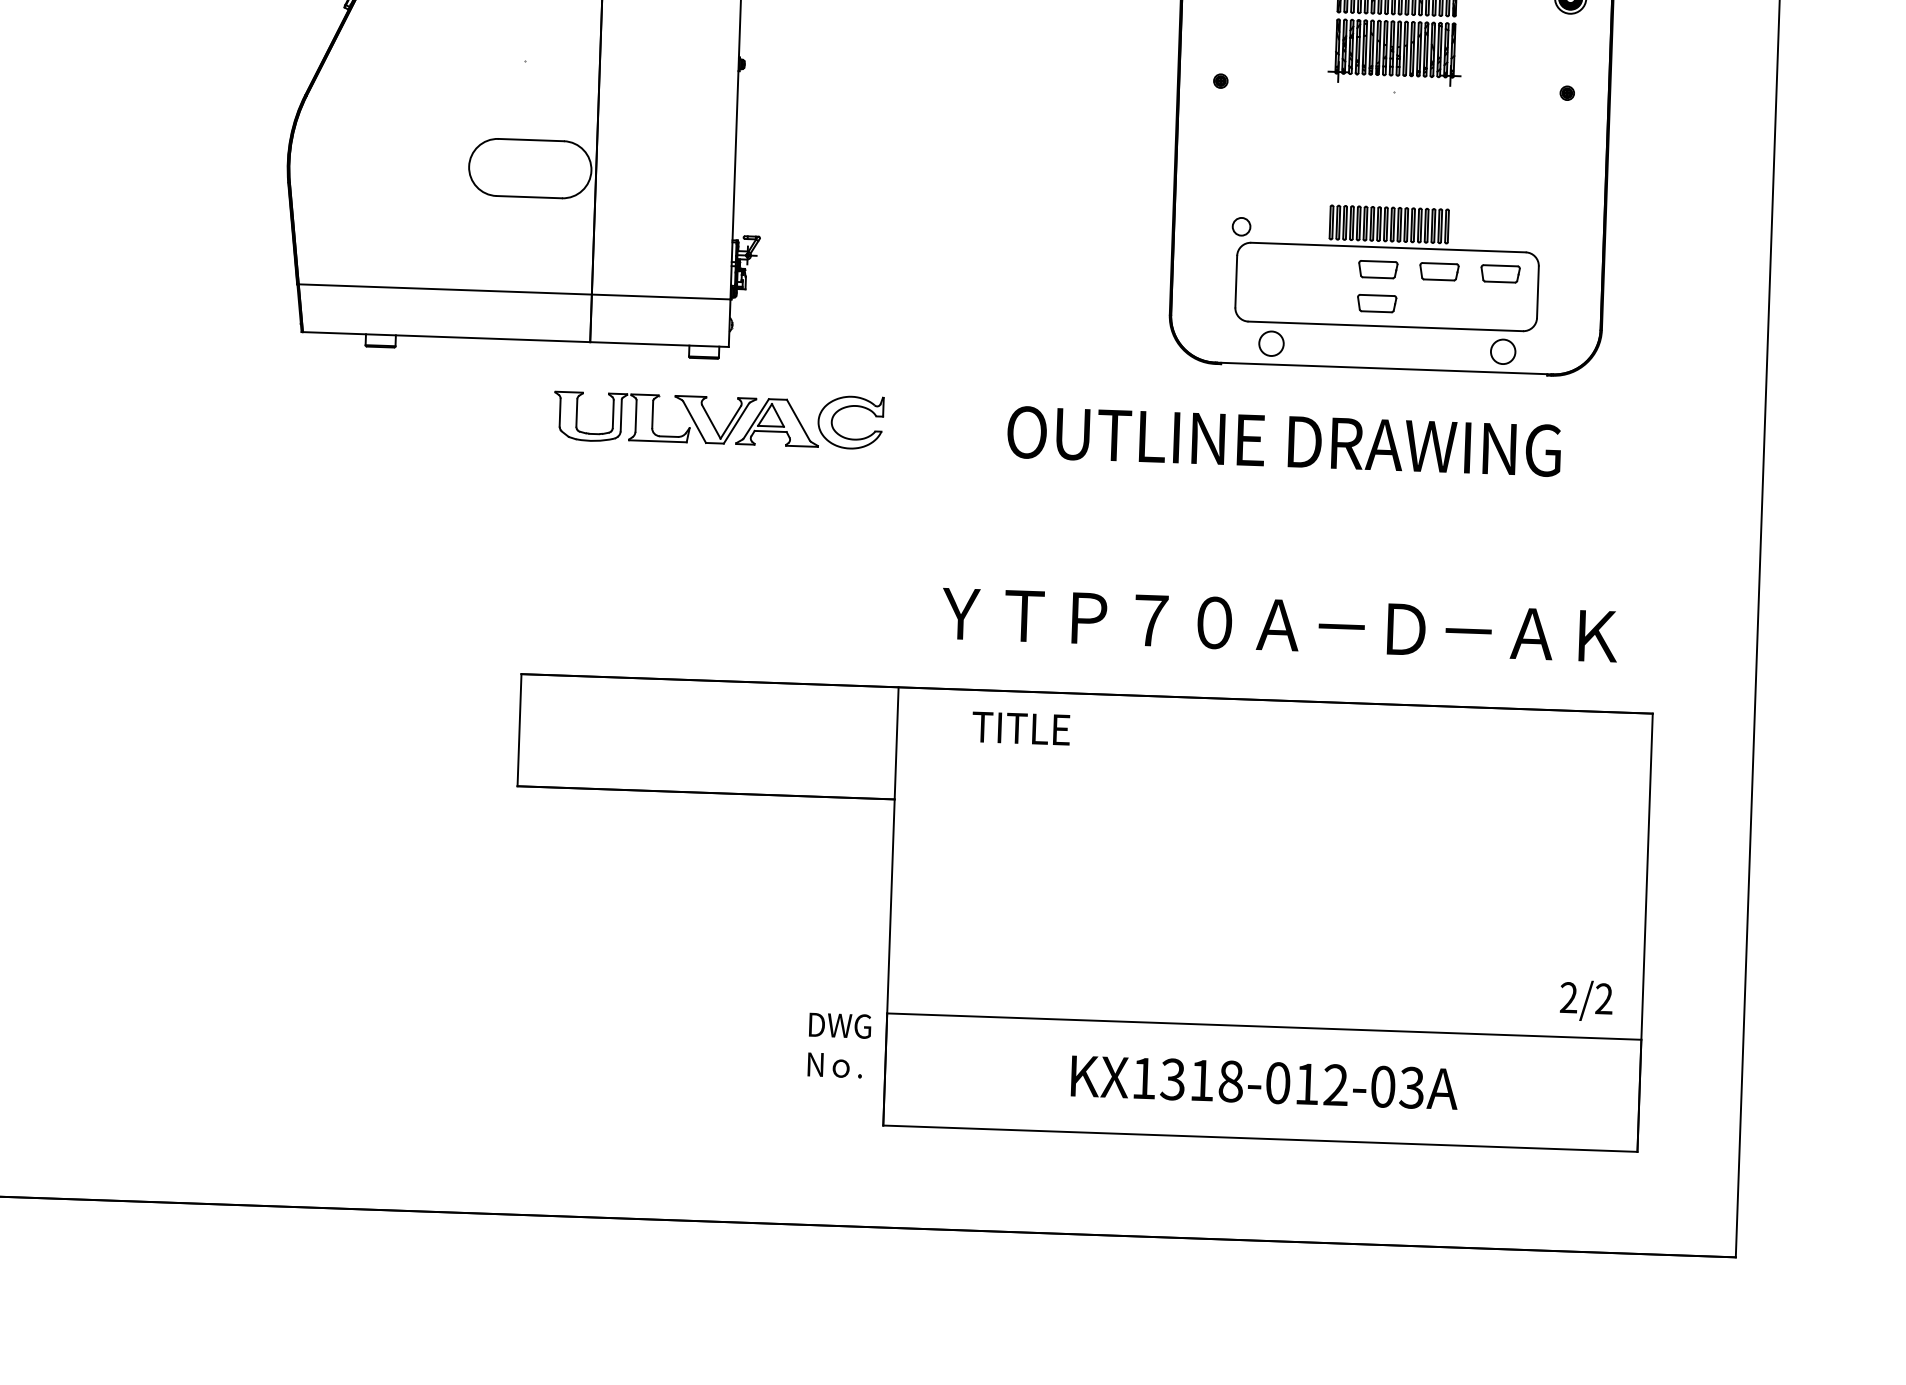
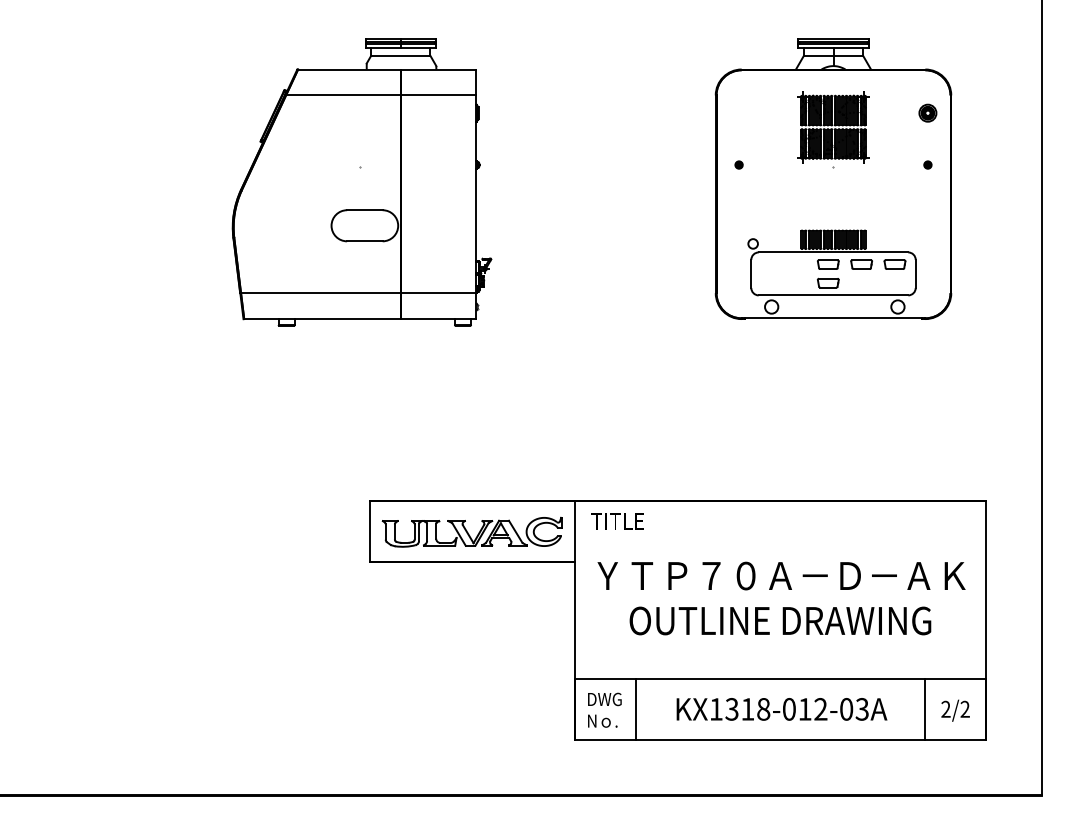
part: (717, 417) -> (471, 531), moved
text: (1284, 440) -> (780, 620), moved
text: (1279, 624) -> (781, 575), moved
text: (1020, 729) -> (617, 521), moved
text: (1586, 1000) -> (955, 710), moved
text: (838, 1044) -> (604, 709), moved
line: (997, 1071) -> (636, 708), added
line: (1528, 1090) -> (925, 708), added

